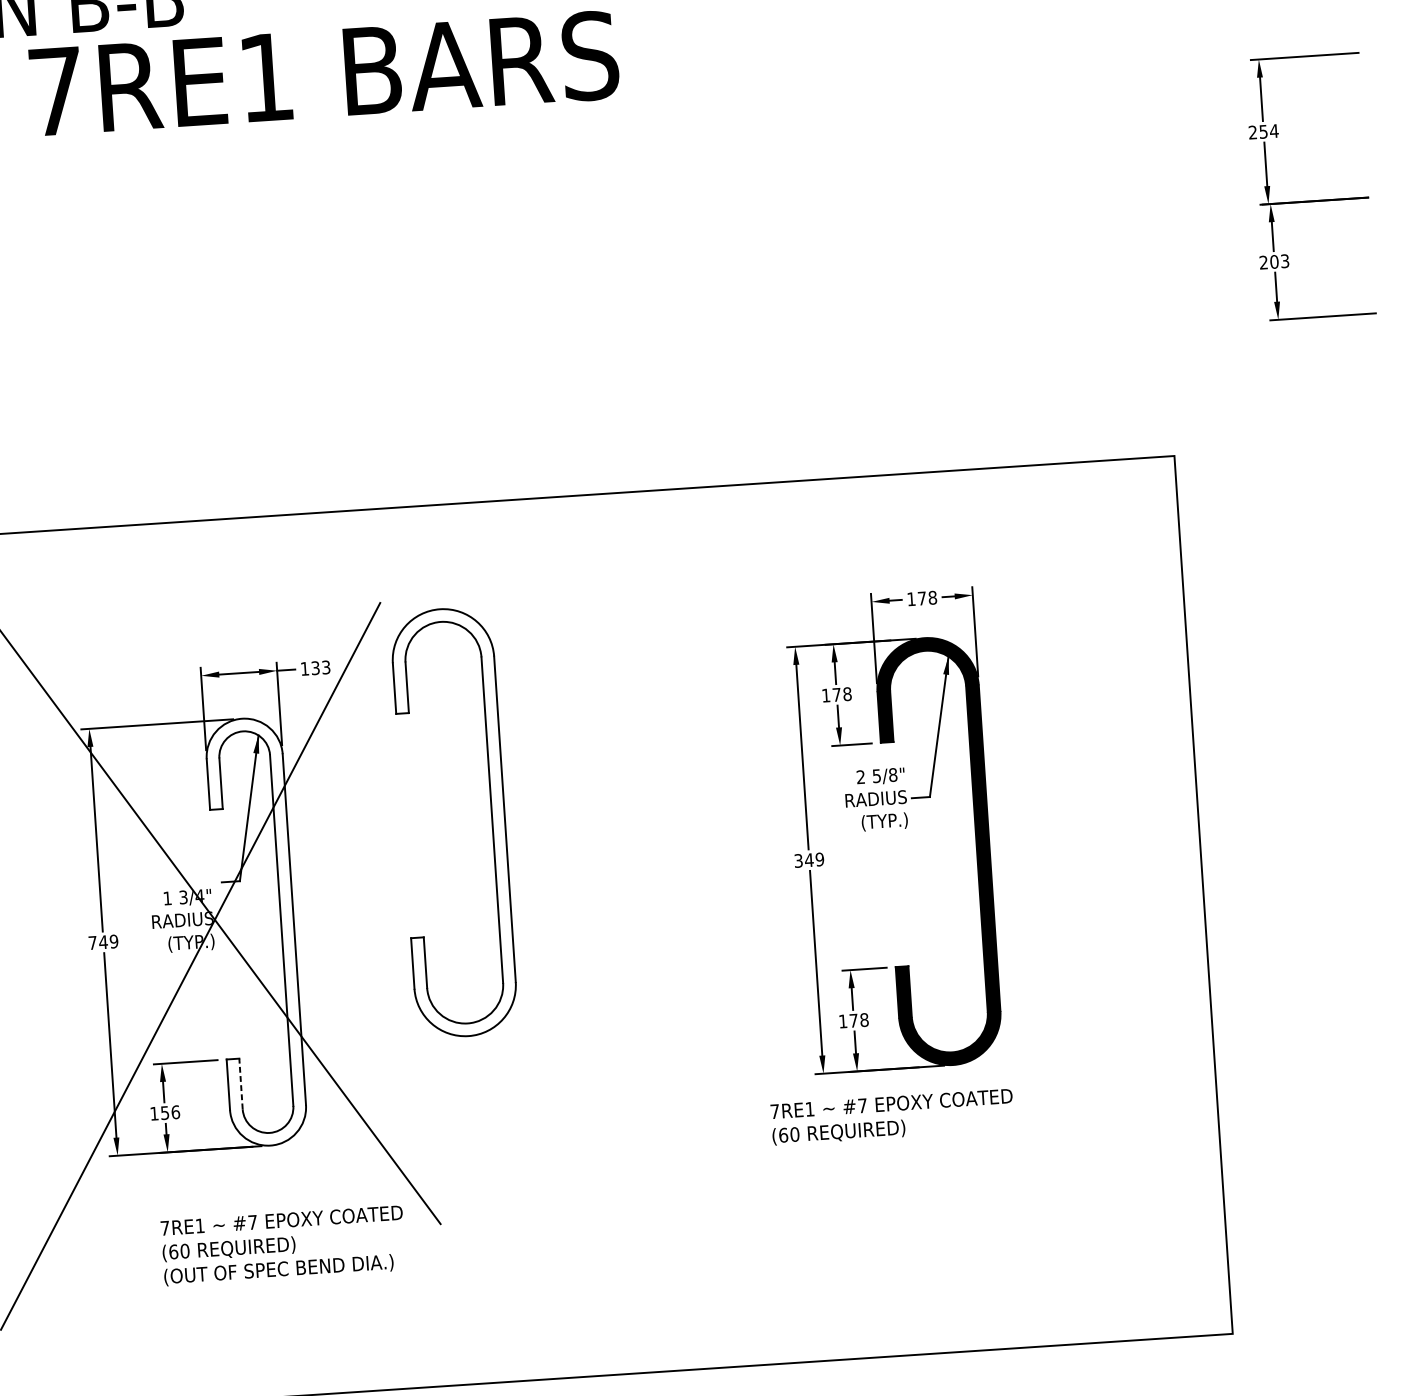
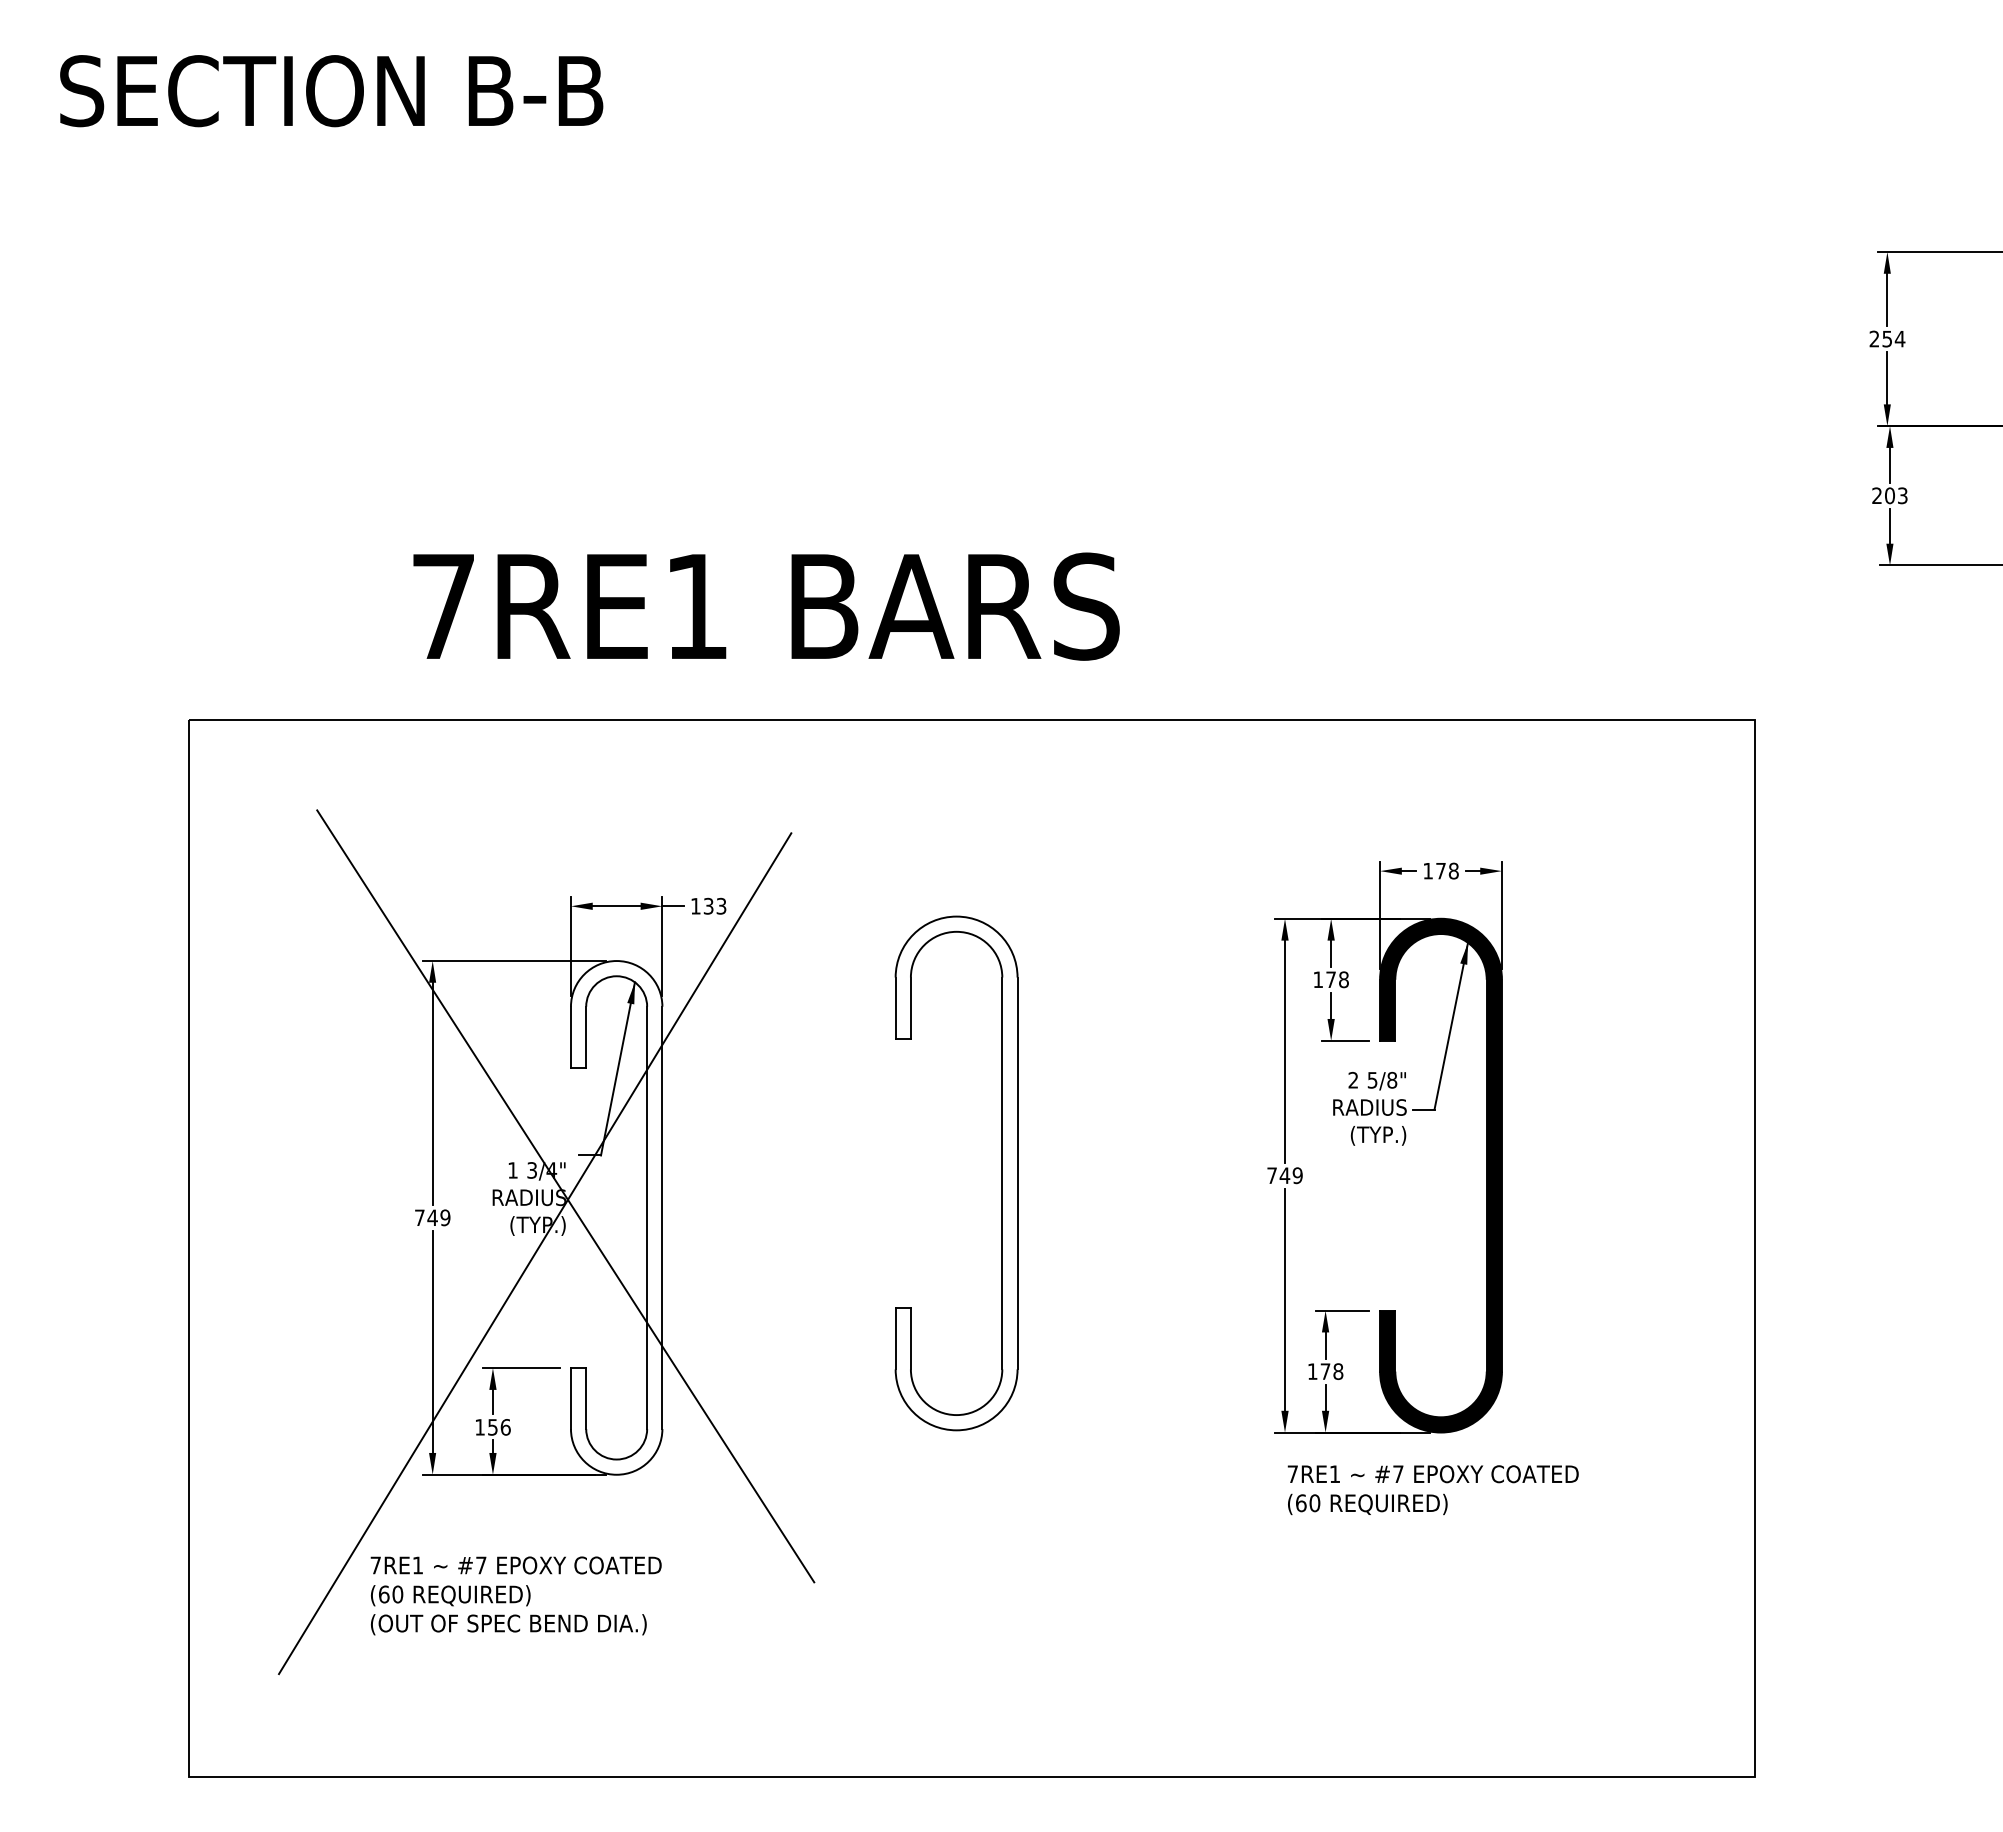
text: (324, 73) -> (766, 606), moved
part: (491, 820) -> (1001, 1173), moved
text: (798, 860) -> (1271, 1175), 349 -> 749
line: (241, 1083) -> (586, 1398), dashed -> solid
text: (891, 1117) -> (1432, 1490), moved
text: (282, 1245) -> (515, 1595), moved

